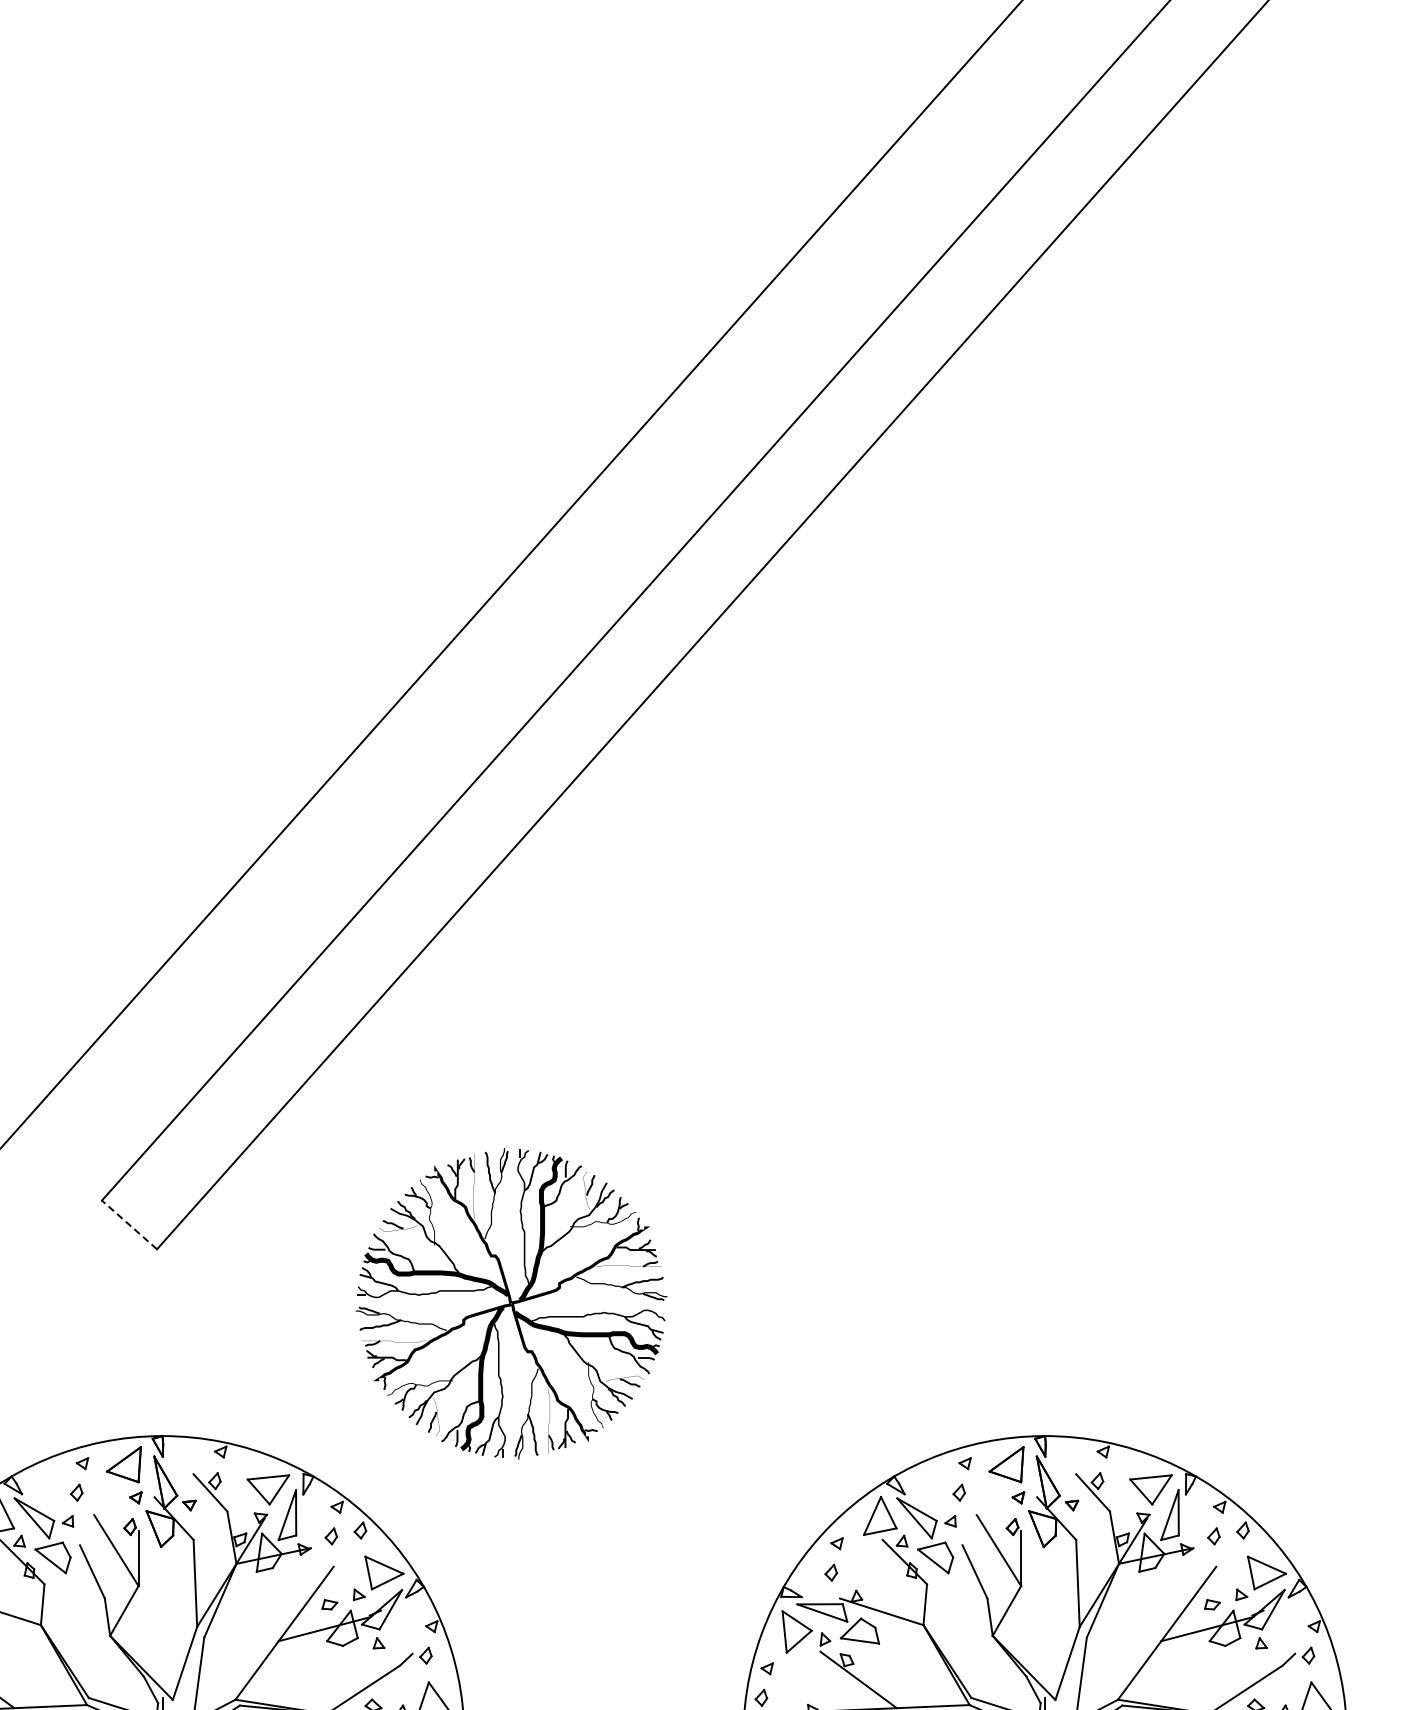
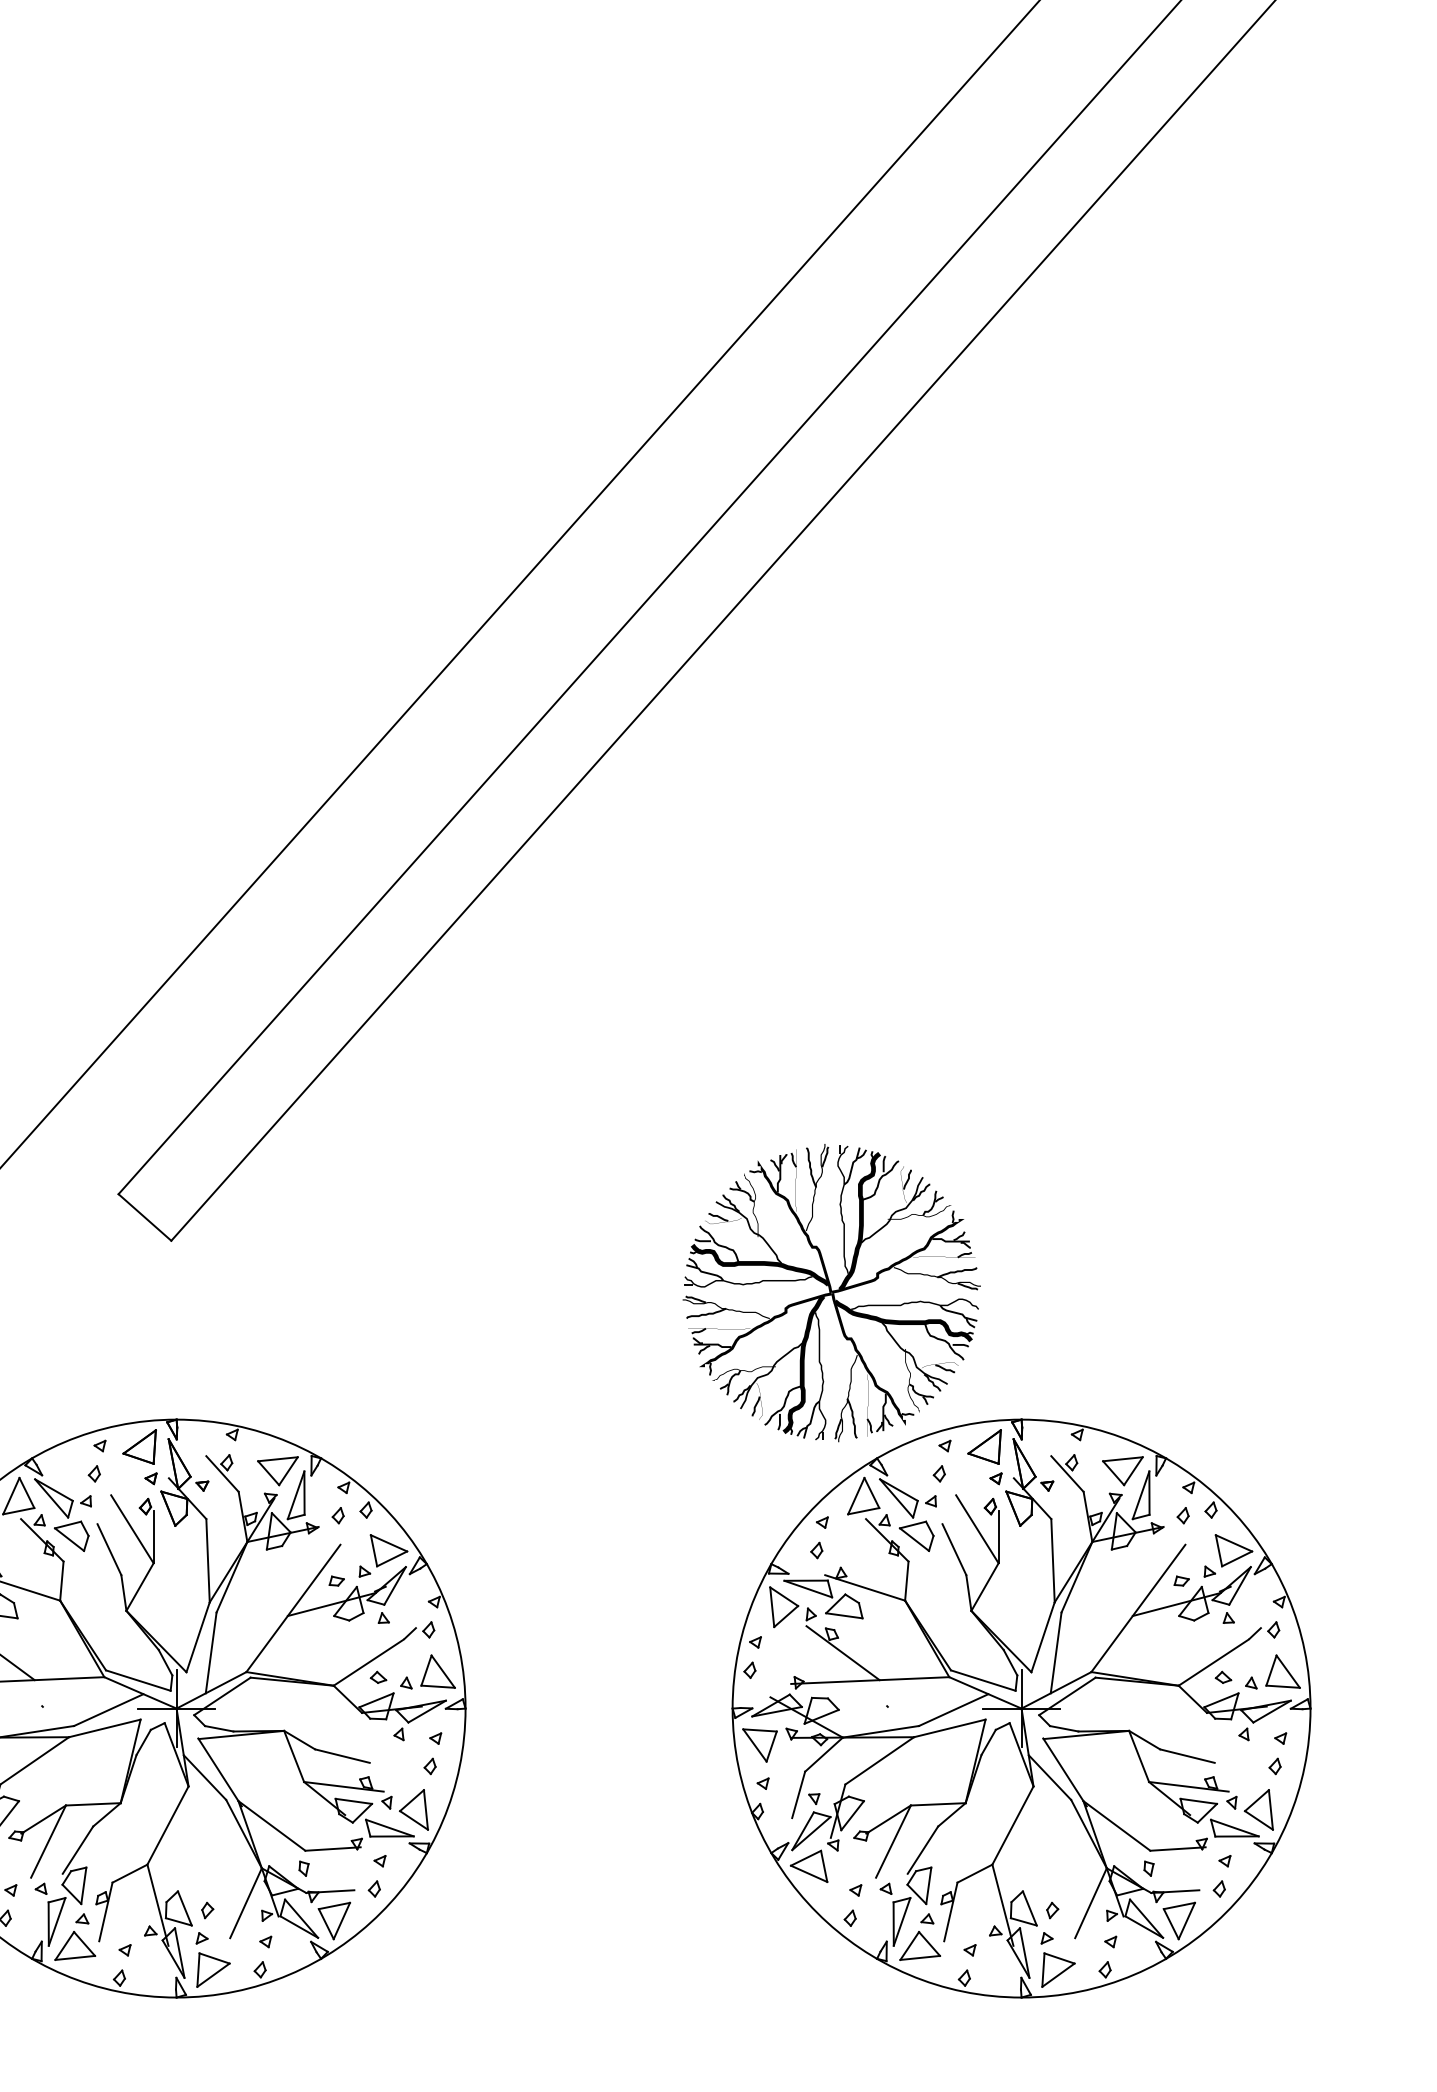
line: (129, 1224) -> (144, 1217), dashed -> solid
part: (511, 1304) -> (831, 1293), moved

